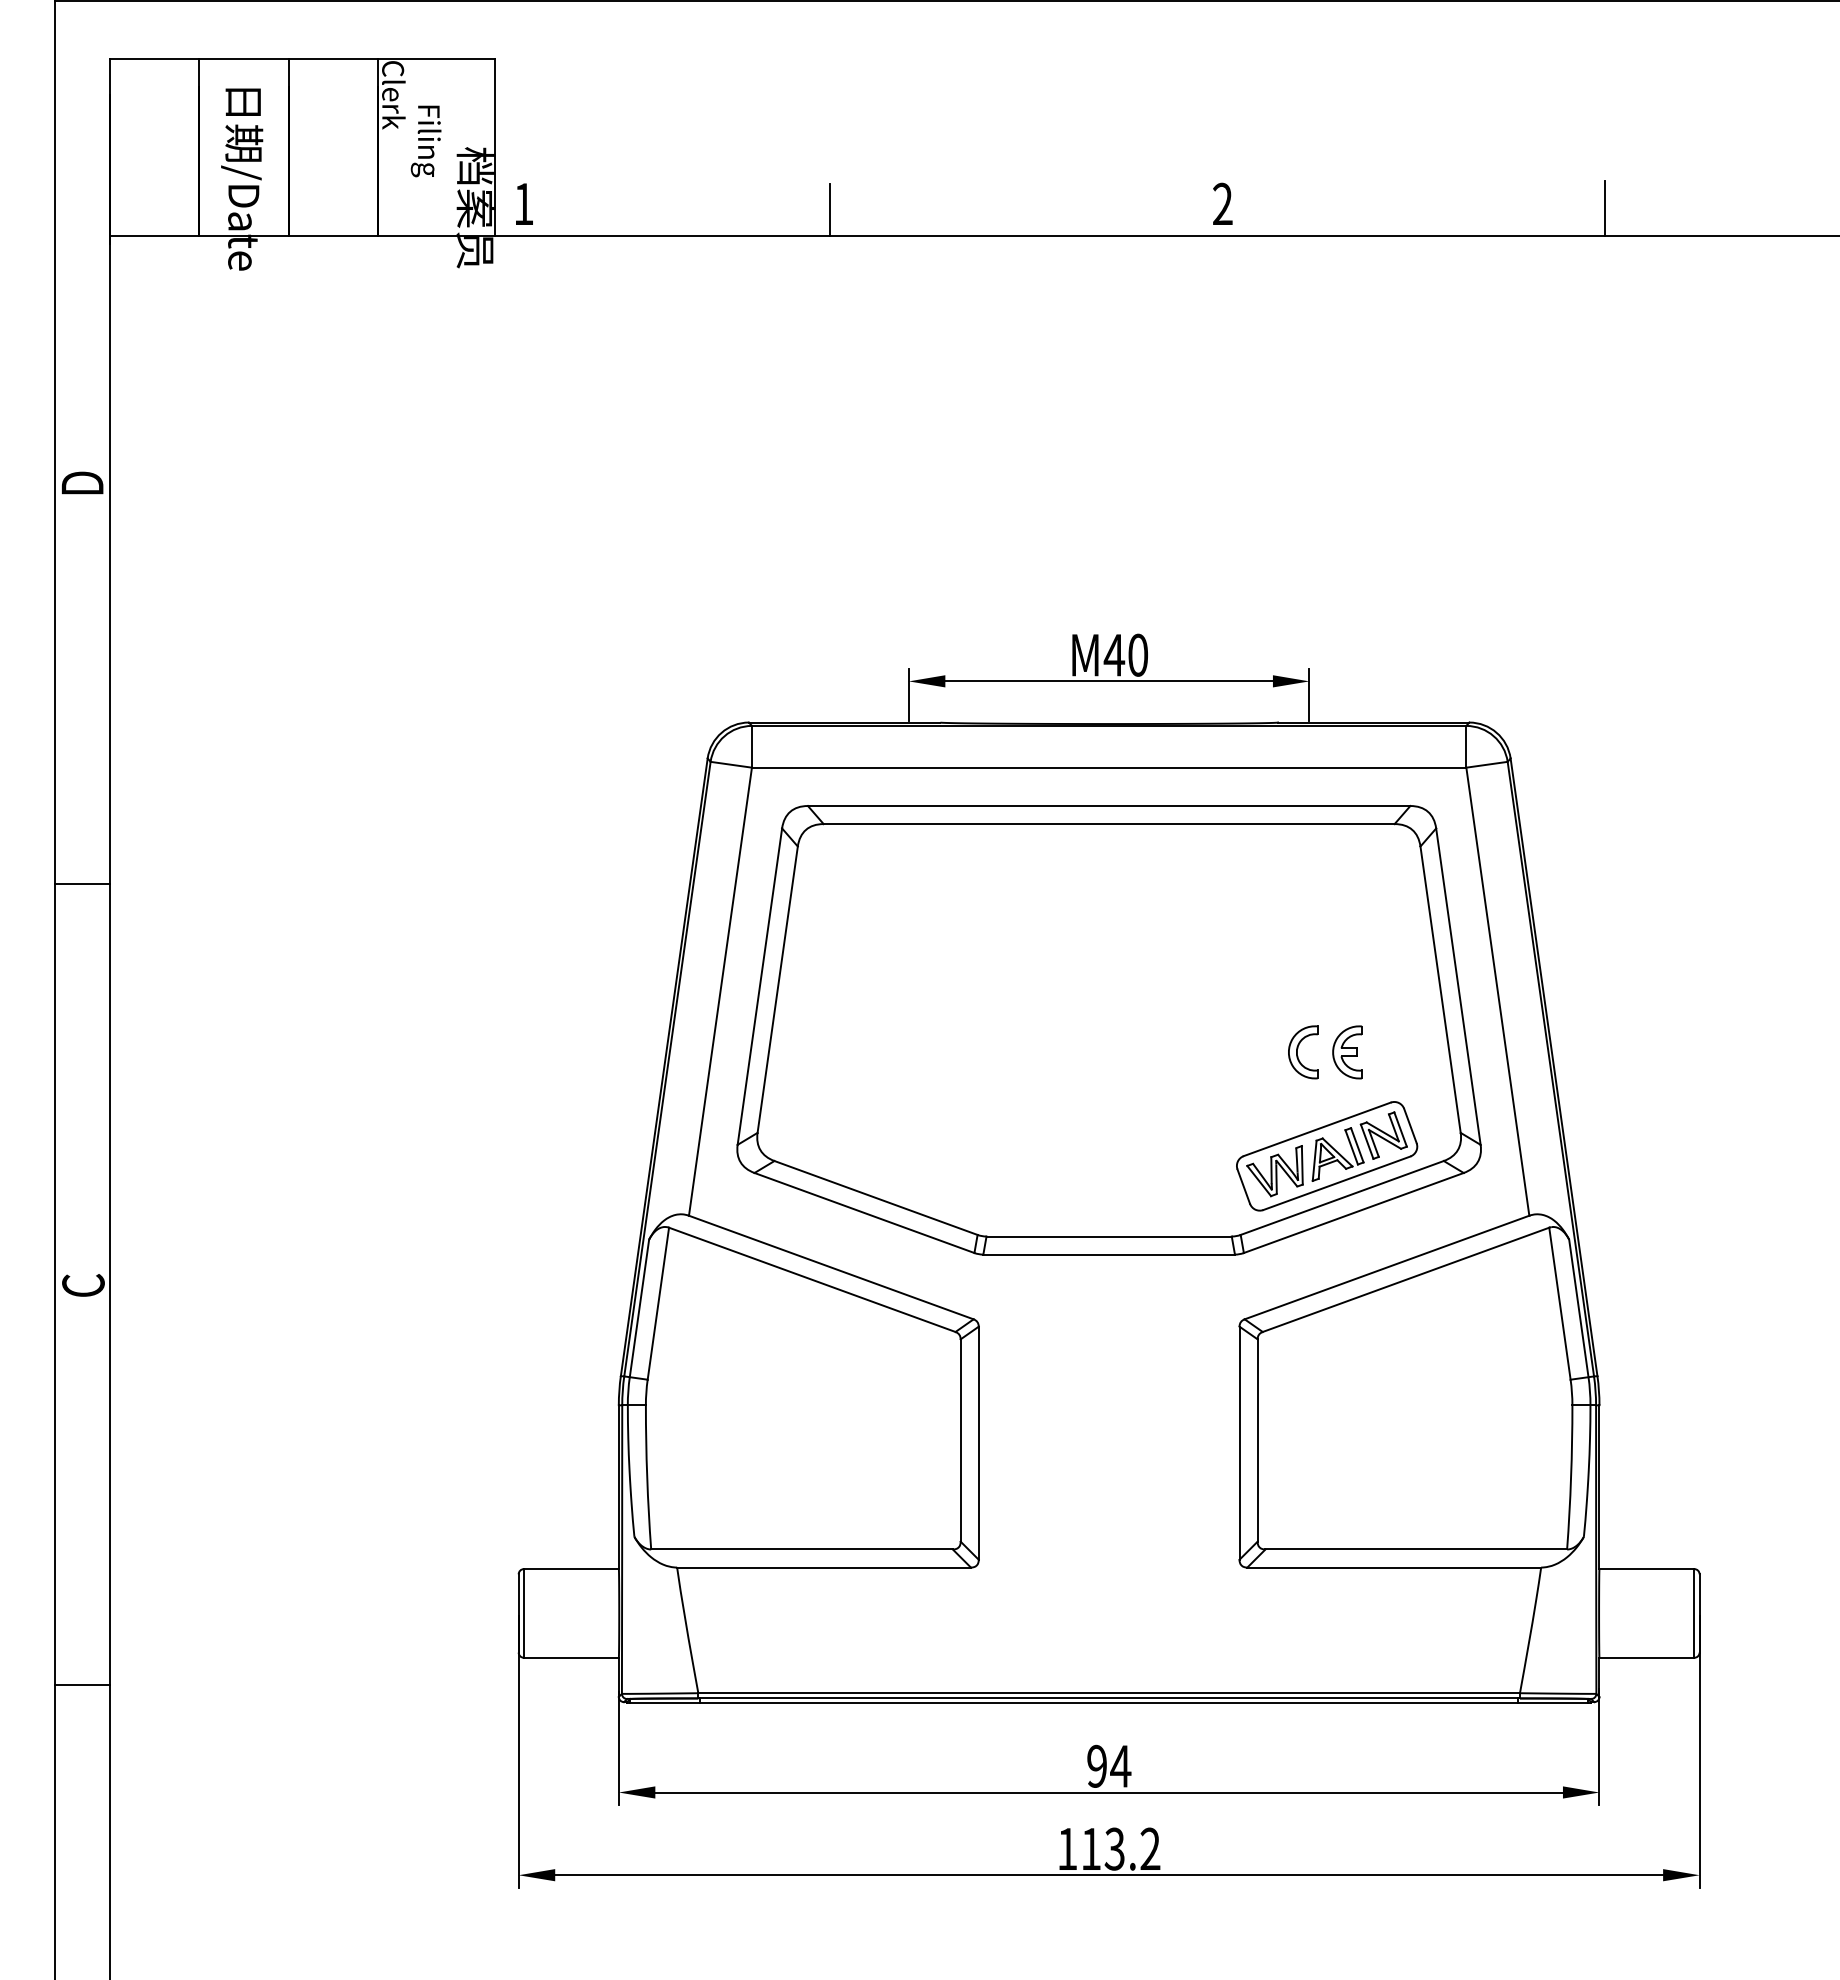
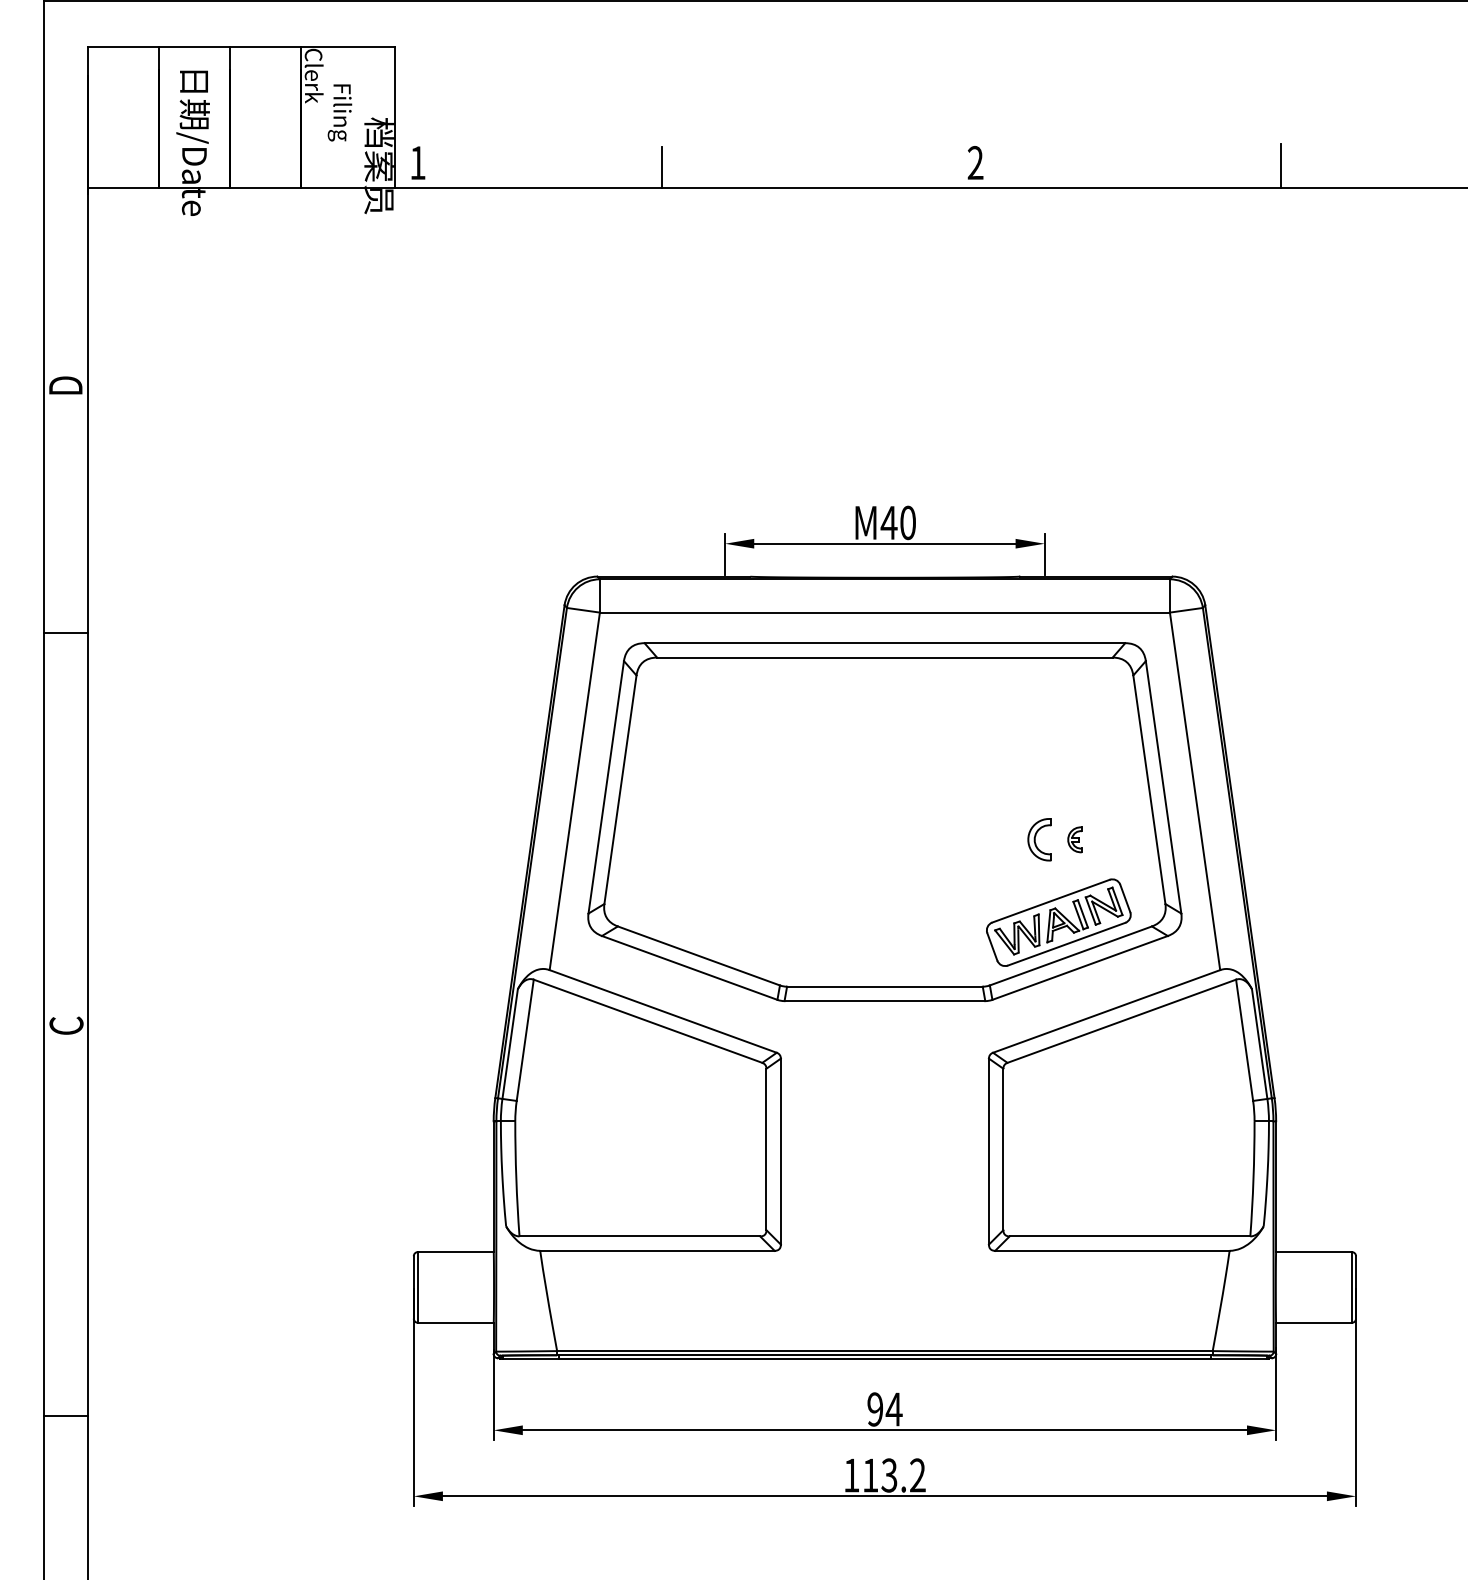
line: (82, 884) -> (65, 633), moved
part: (1347, 1052) -> (1075, 839), size x0.6
line: (82, 1685) -> (65, 1415), moved

